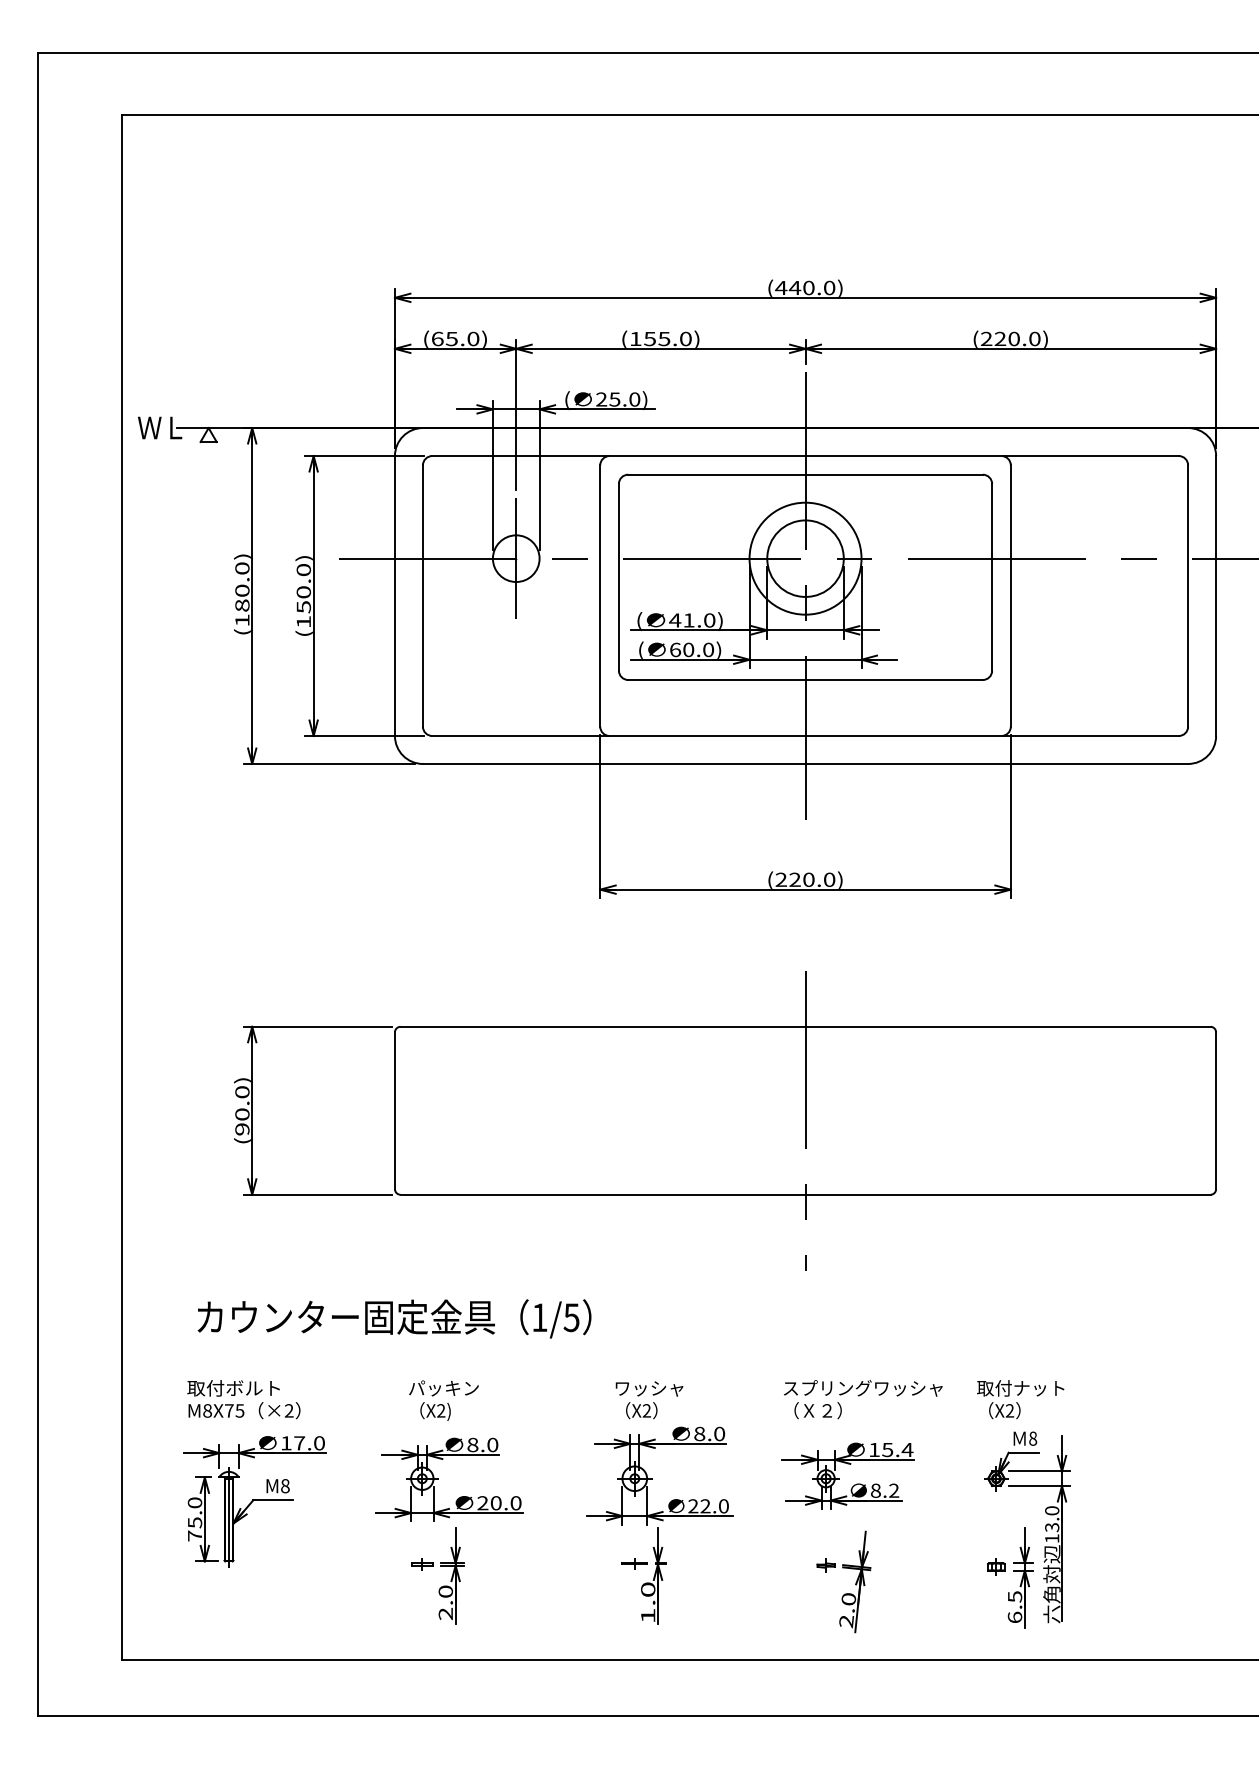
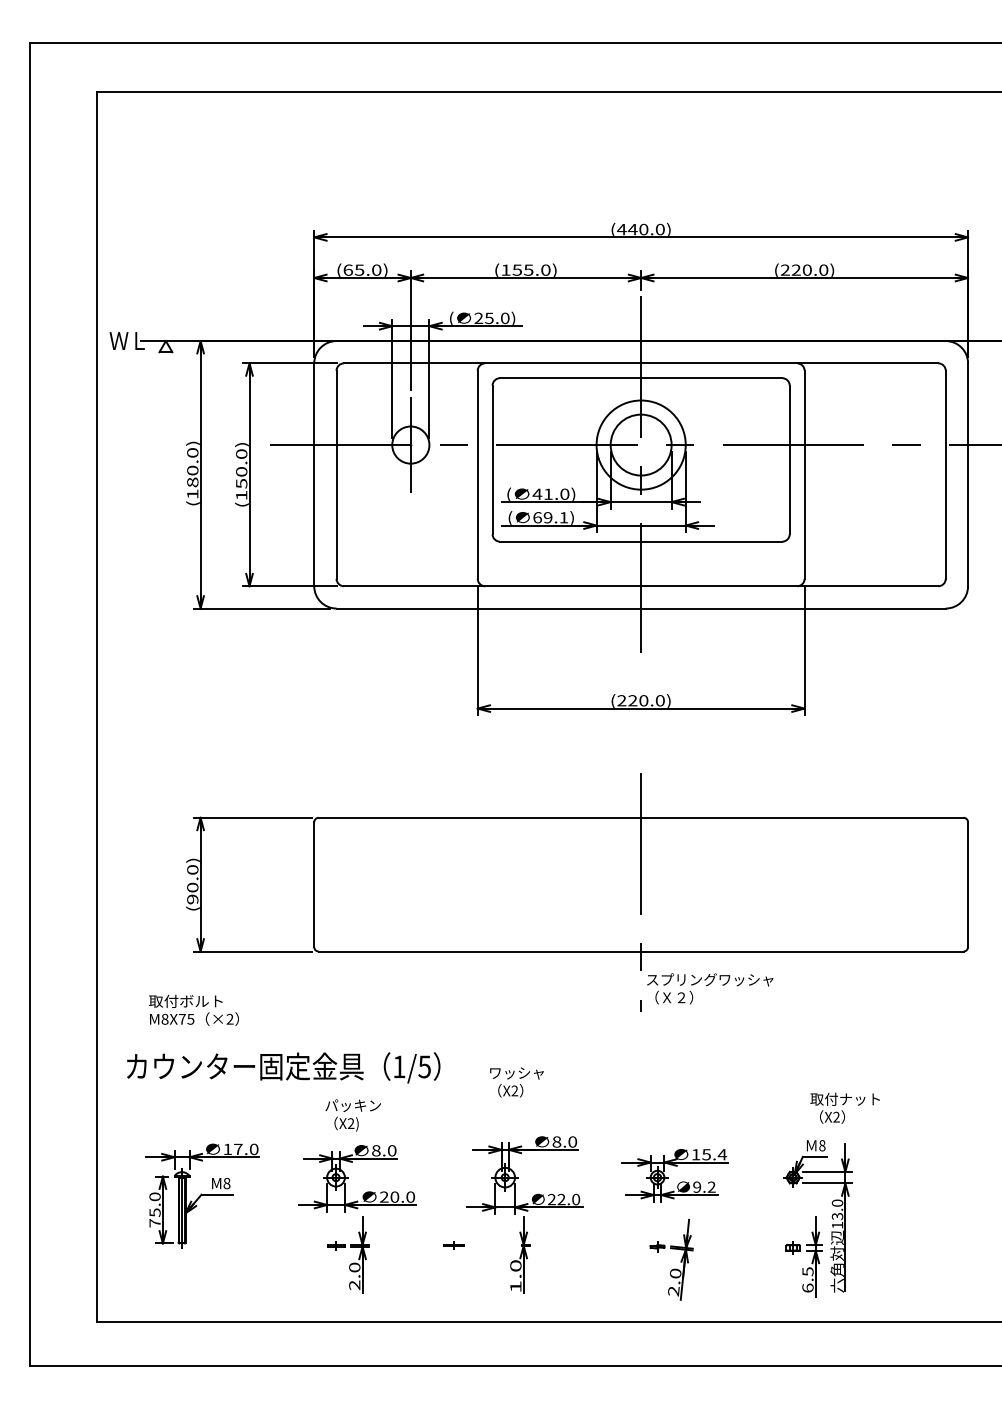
text: (698, 649) -> (555, 517), 60.0) -> 69.1)
text: (394, 1318) -> (283, 1067), moved
text: (243, 1399) -> (193, 1010), moved
text: (863, 1399) -> (710, 988), moved
text: (1020, 1399) -> (844, 1108), moved
text: (649, 1400) -> (516, 1082), moved
text: (875, 1490) -> (696, 1186), 8.2 -> 9.2
part: (634, 1563) -> (454, 1245), moved

